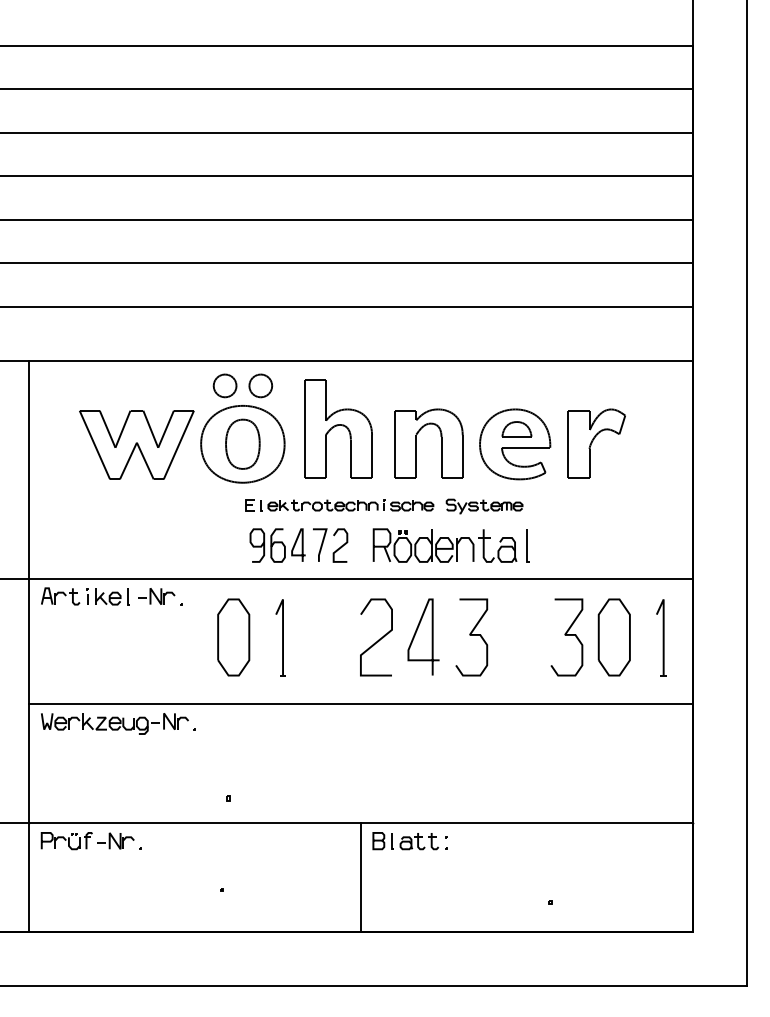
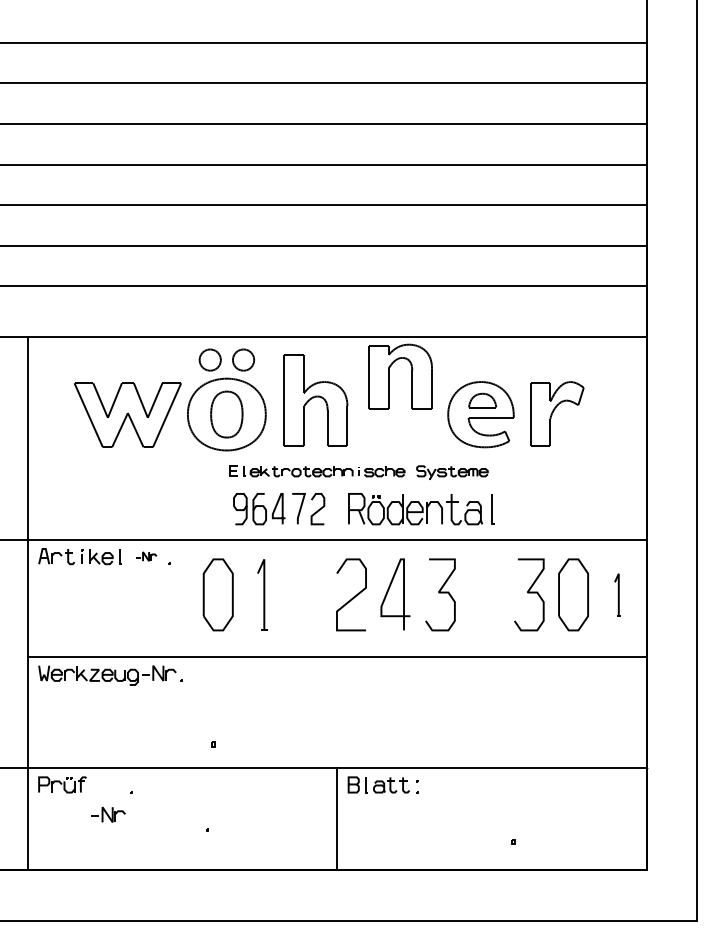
part: (416, 443) -> (388, 376), moved
part: (156, 596) -> (146, 556), size x0.6
part: (661, 637) -> (617, 594), size x0.6
part: (115, 840) -> (107, 814), moved

